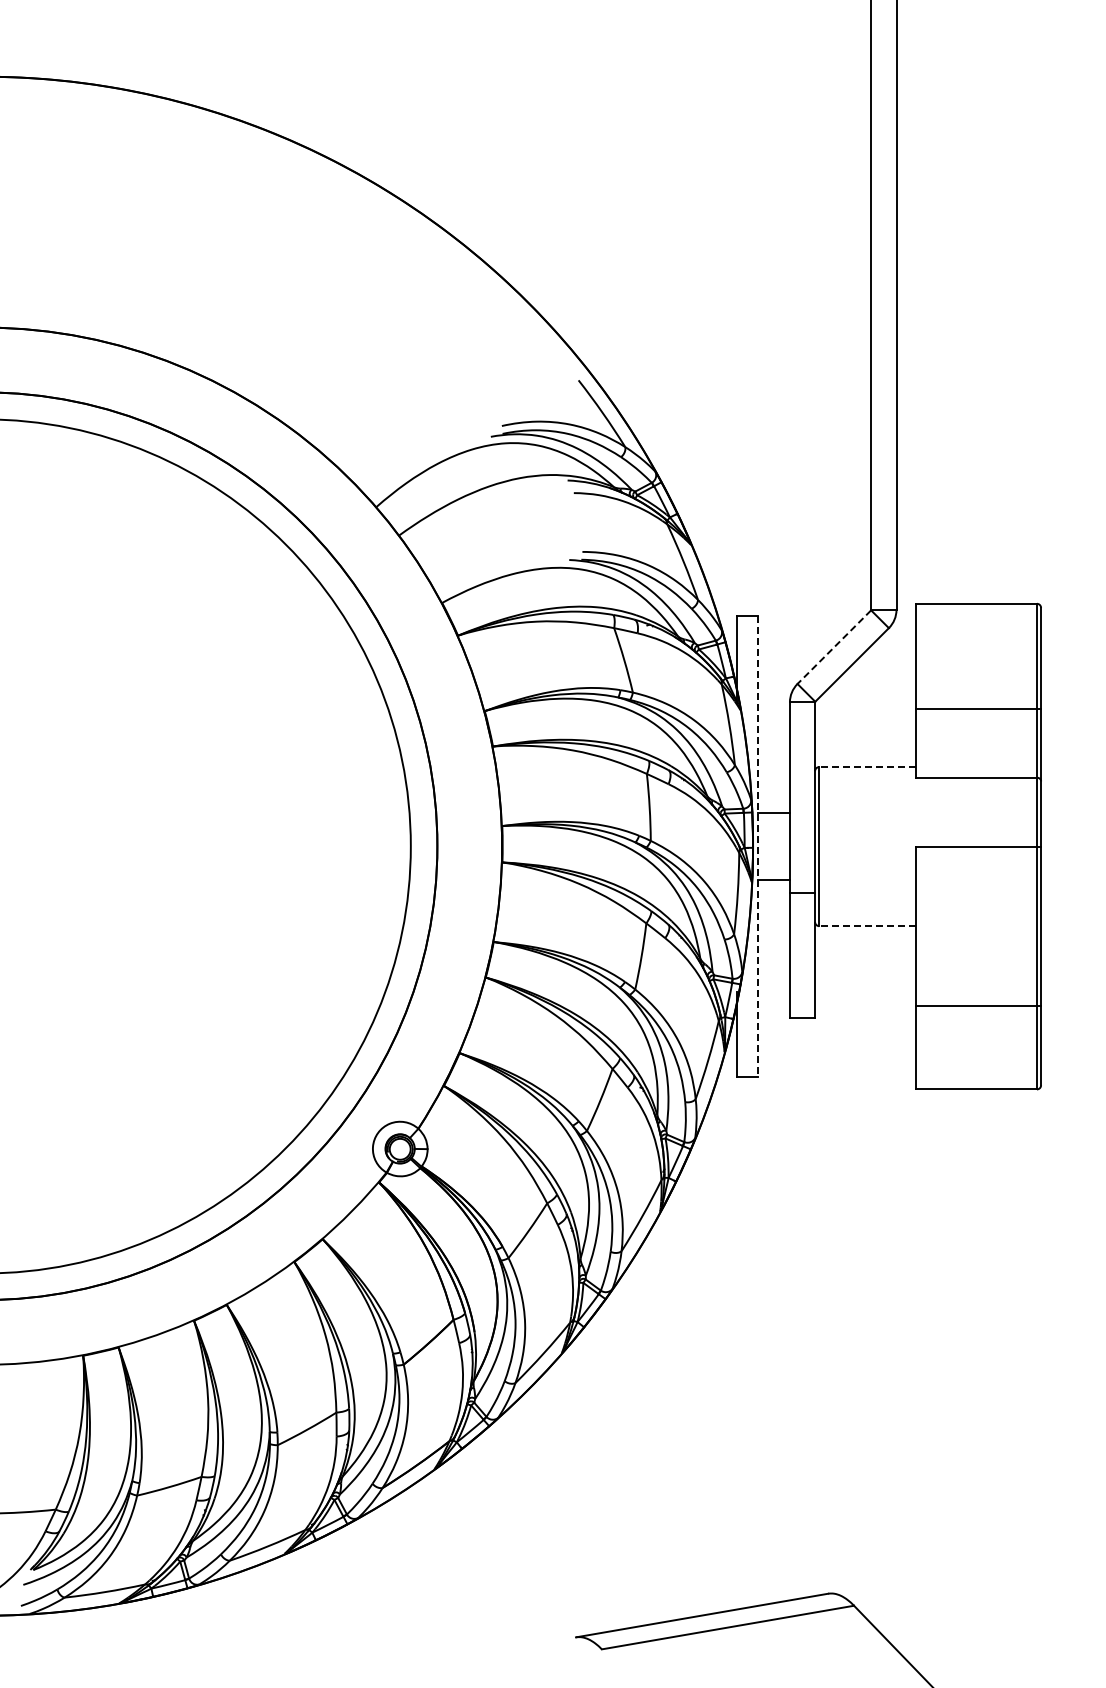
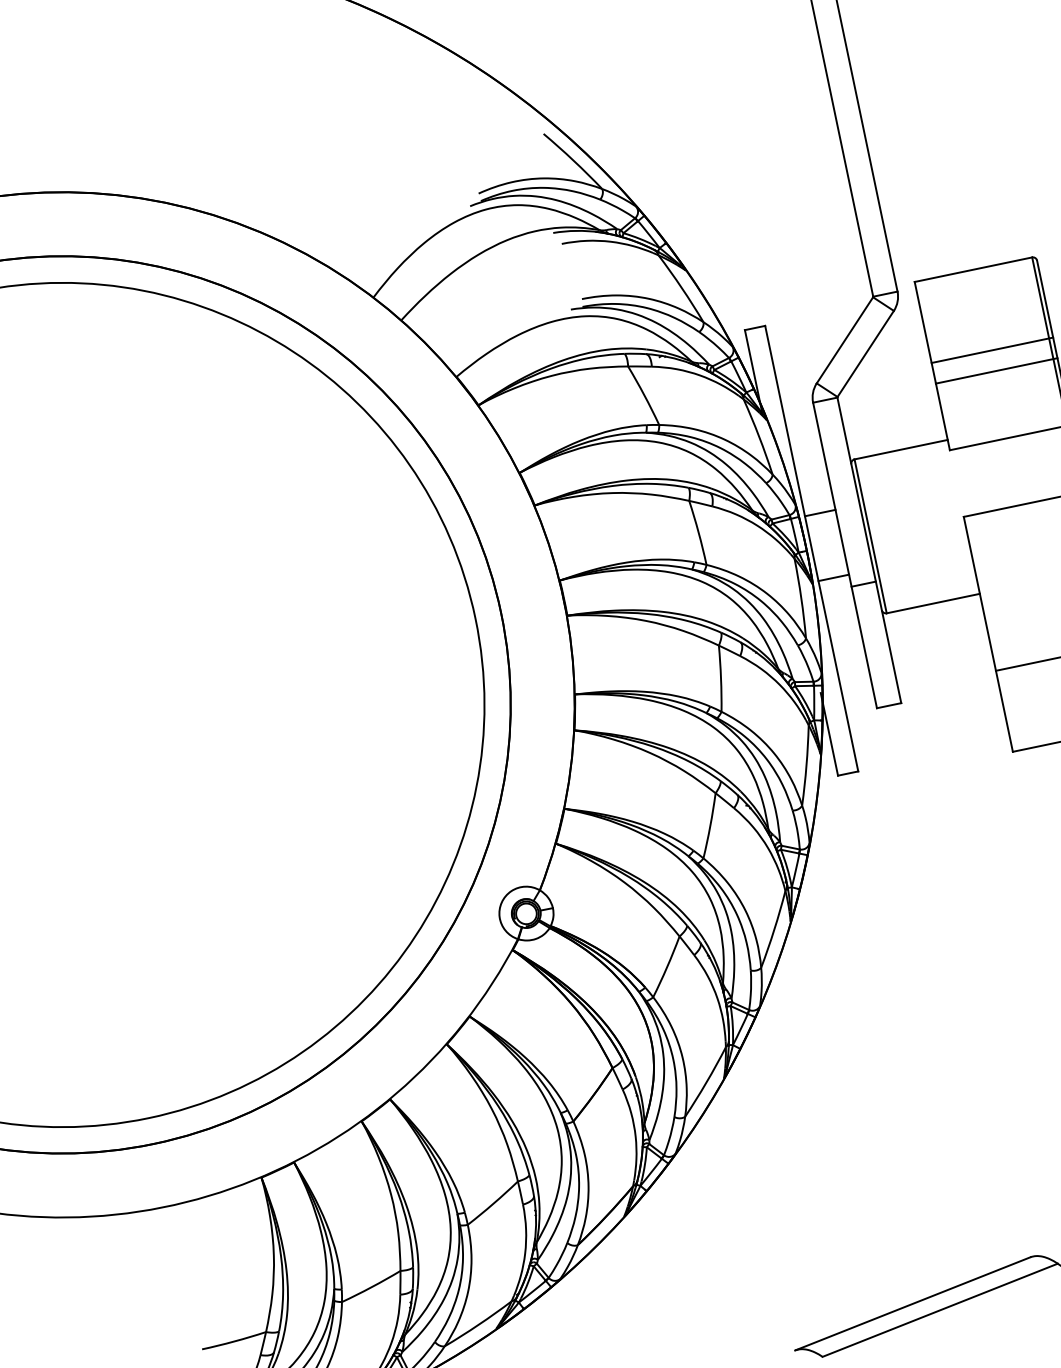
line: (833, 647) -> (844, 340), dashed -> solid
line: (978, 687) -> (992, 350), added
line: (866, 767) -> (900, 450), dashed -> solid
line: (758, 847) -> (812, 549), dashed -> solid
line: (866, 926) -> (932, 604), dashed -> solid

